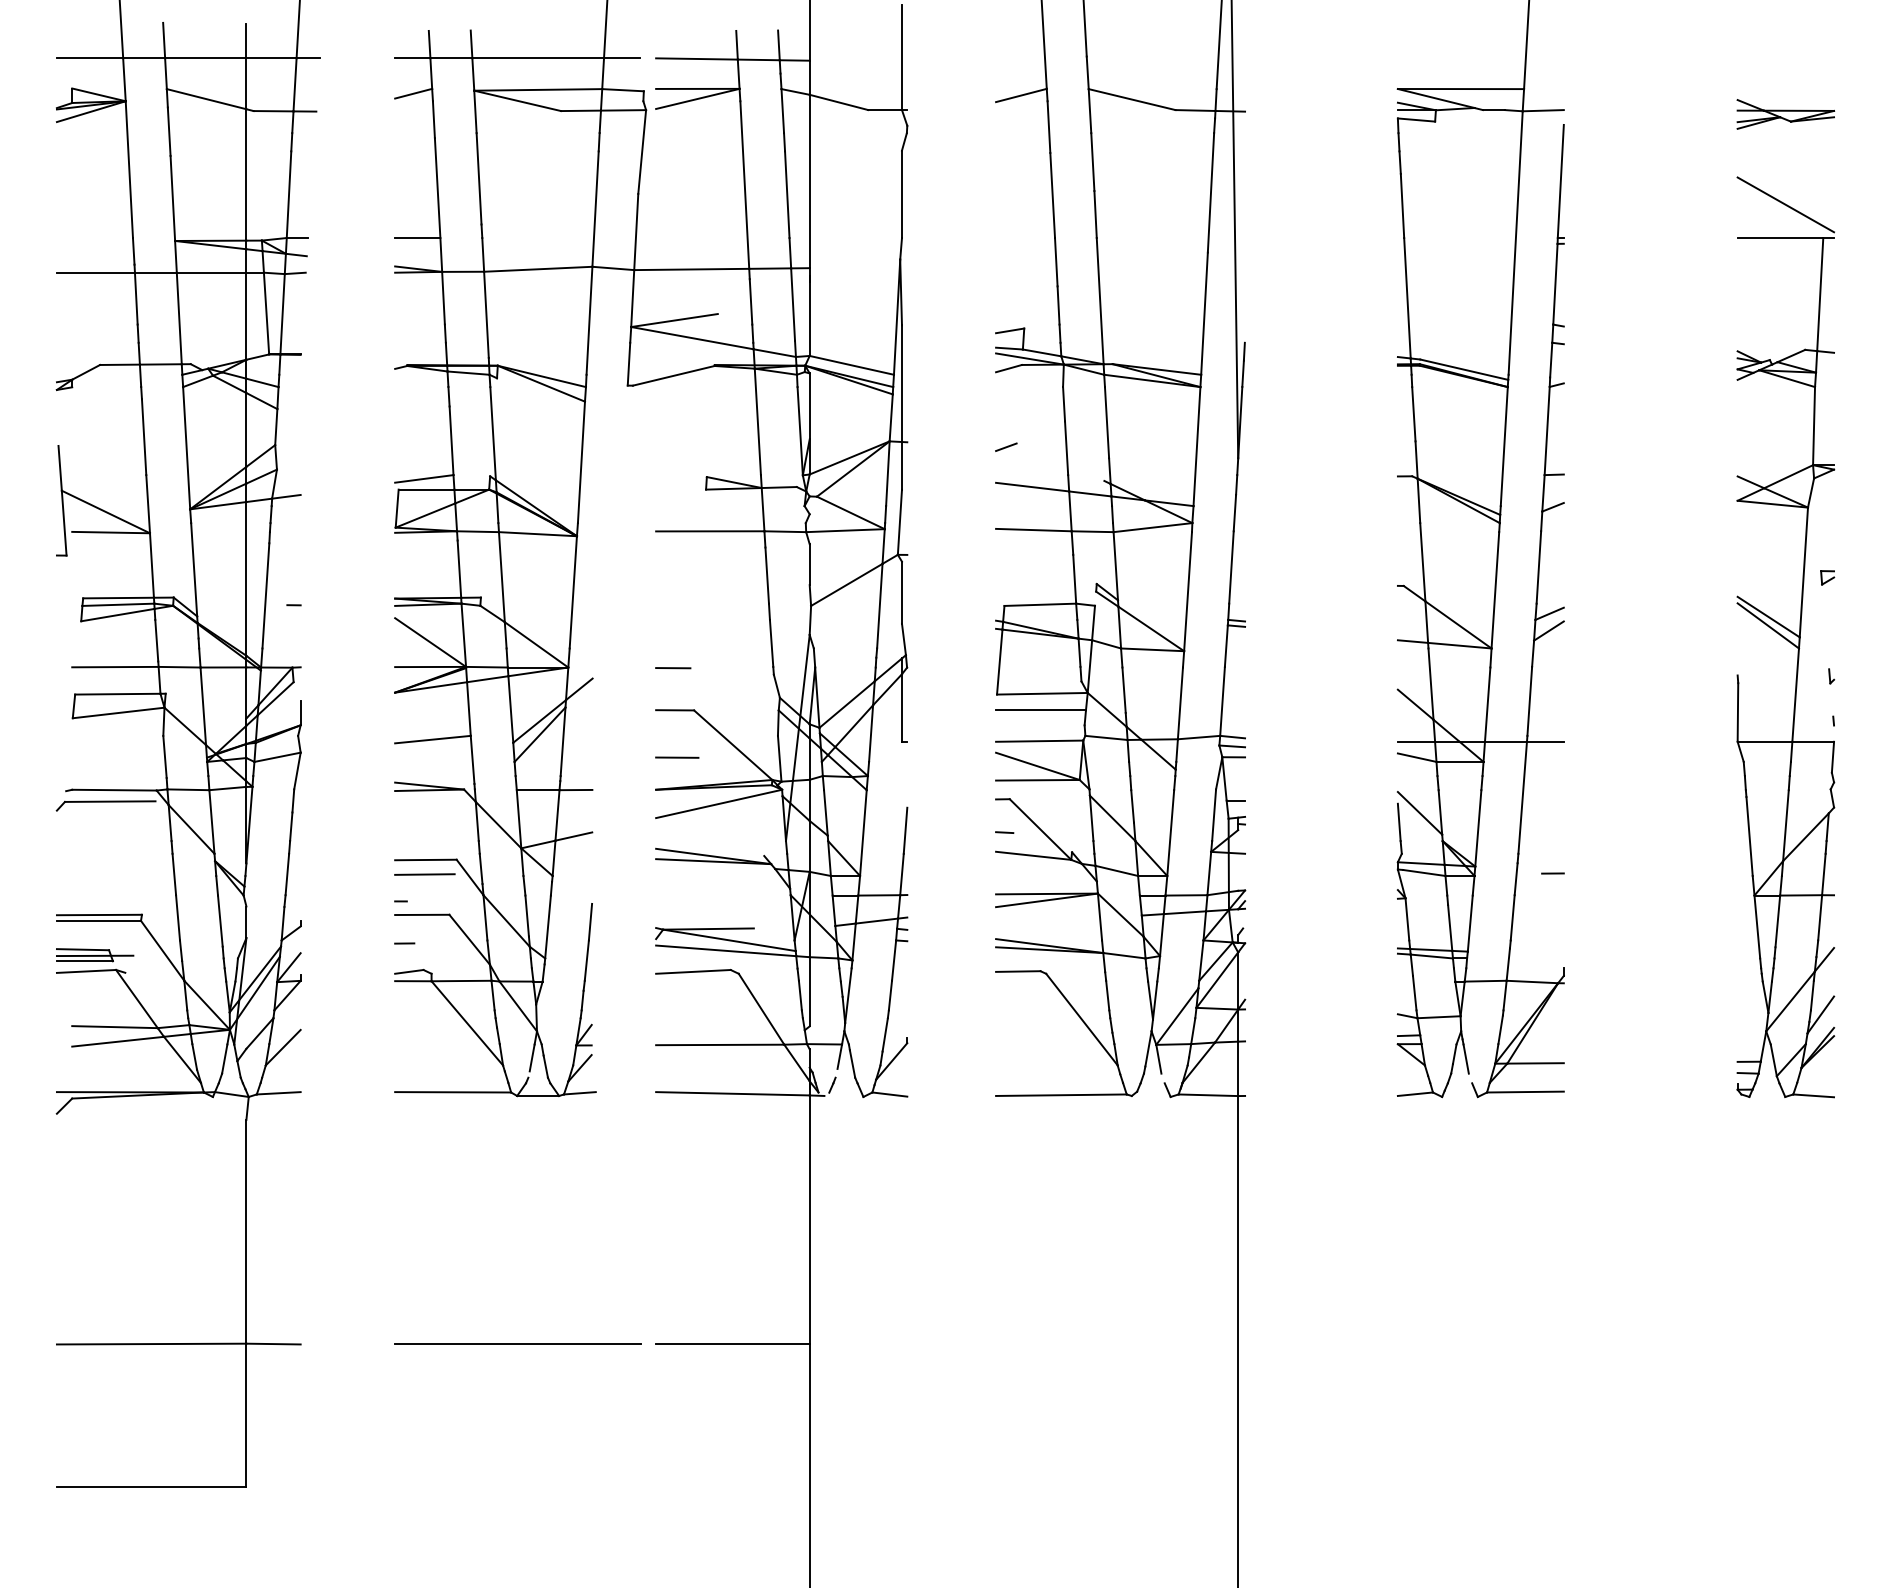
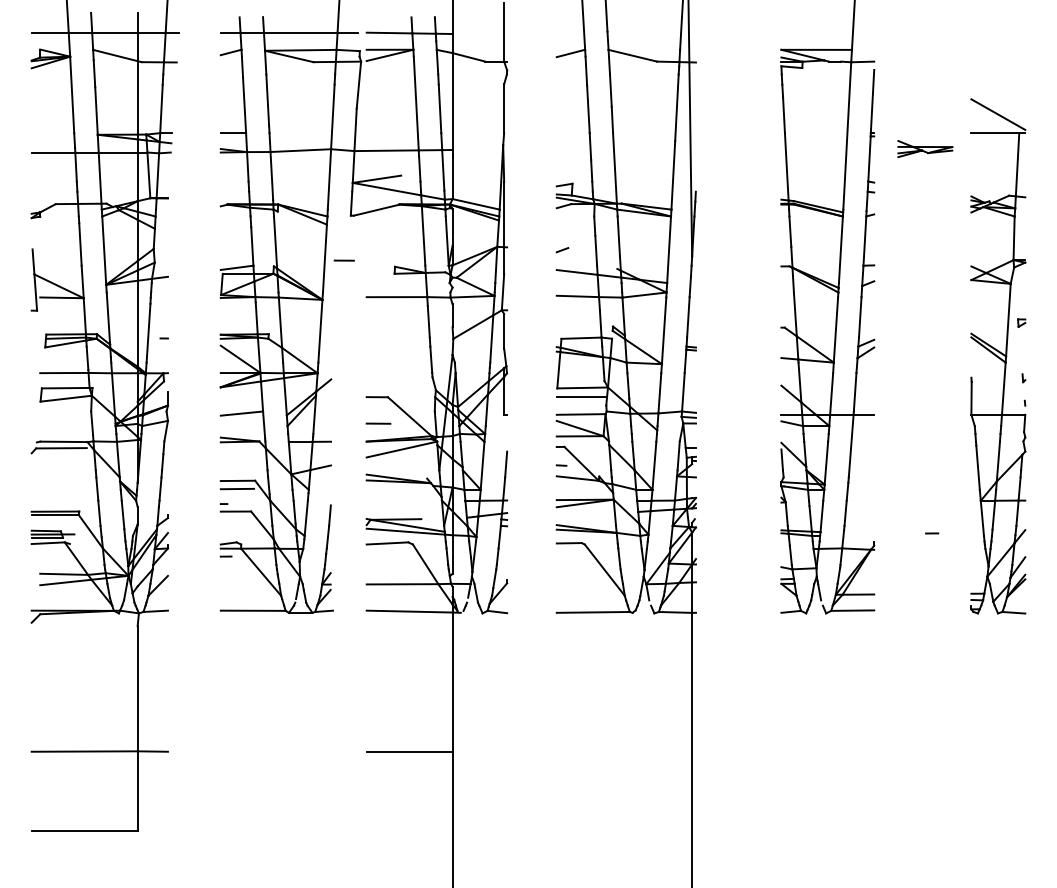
part: (1786, 113) -> (925, 148), moved
line: (671, 667) -> (343, 260), moved
line: (1553, 873) -> (932, 533), moved
line: (403, 943) -> (225, 556), moved
line: (518, 1343) -> (289, 751), removed

